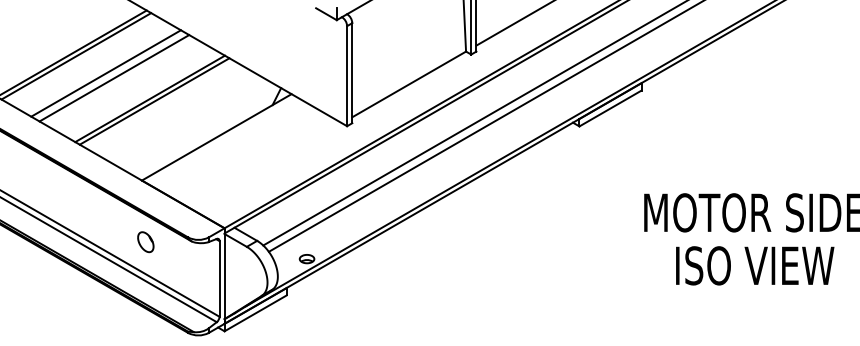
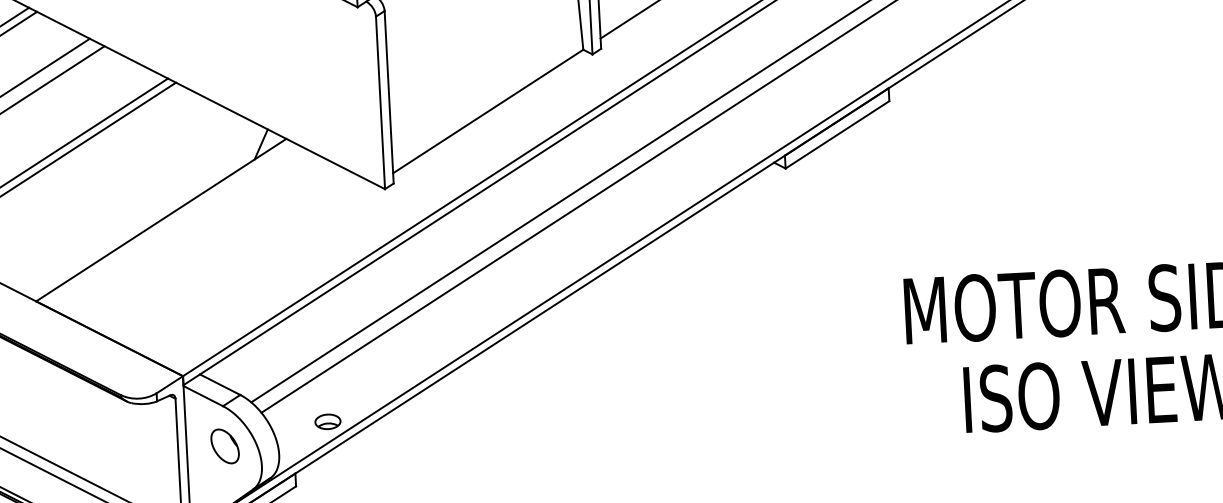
part: (145, 242) -> (224, 446), moved

